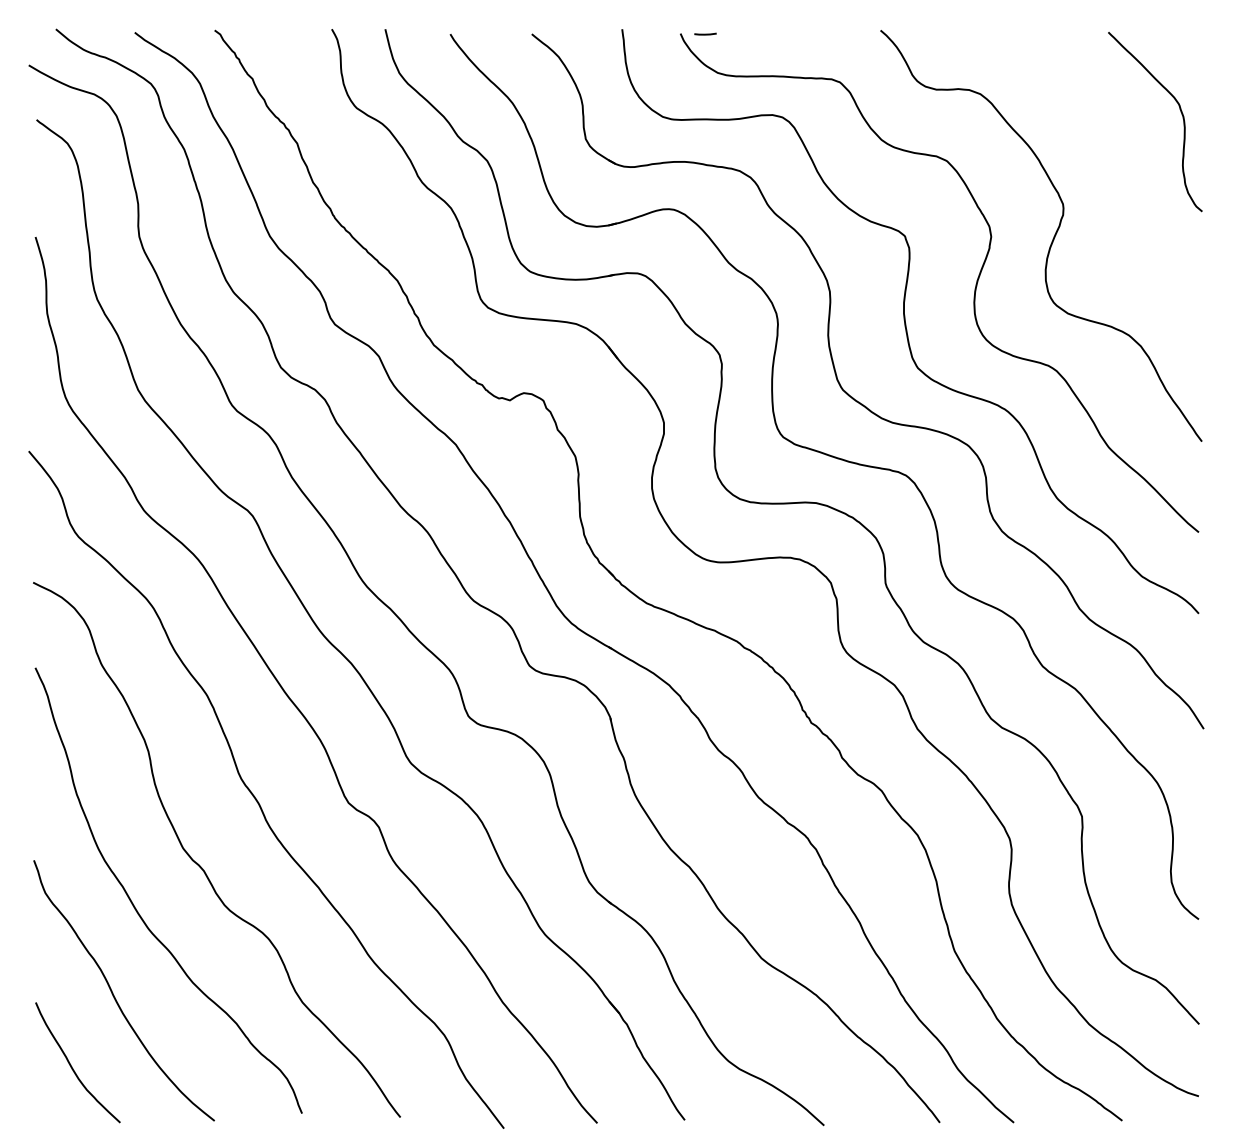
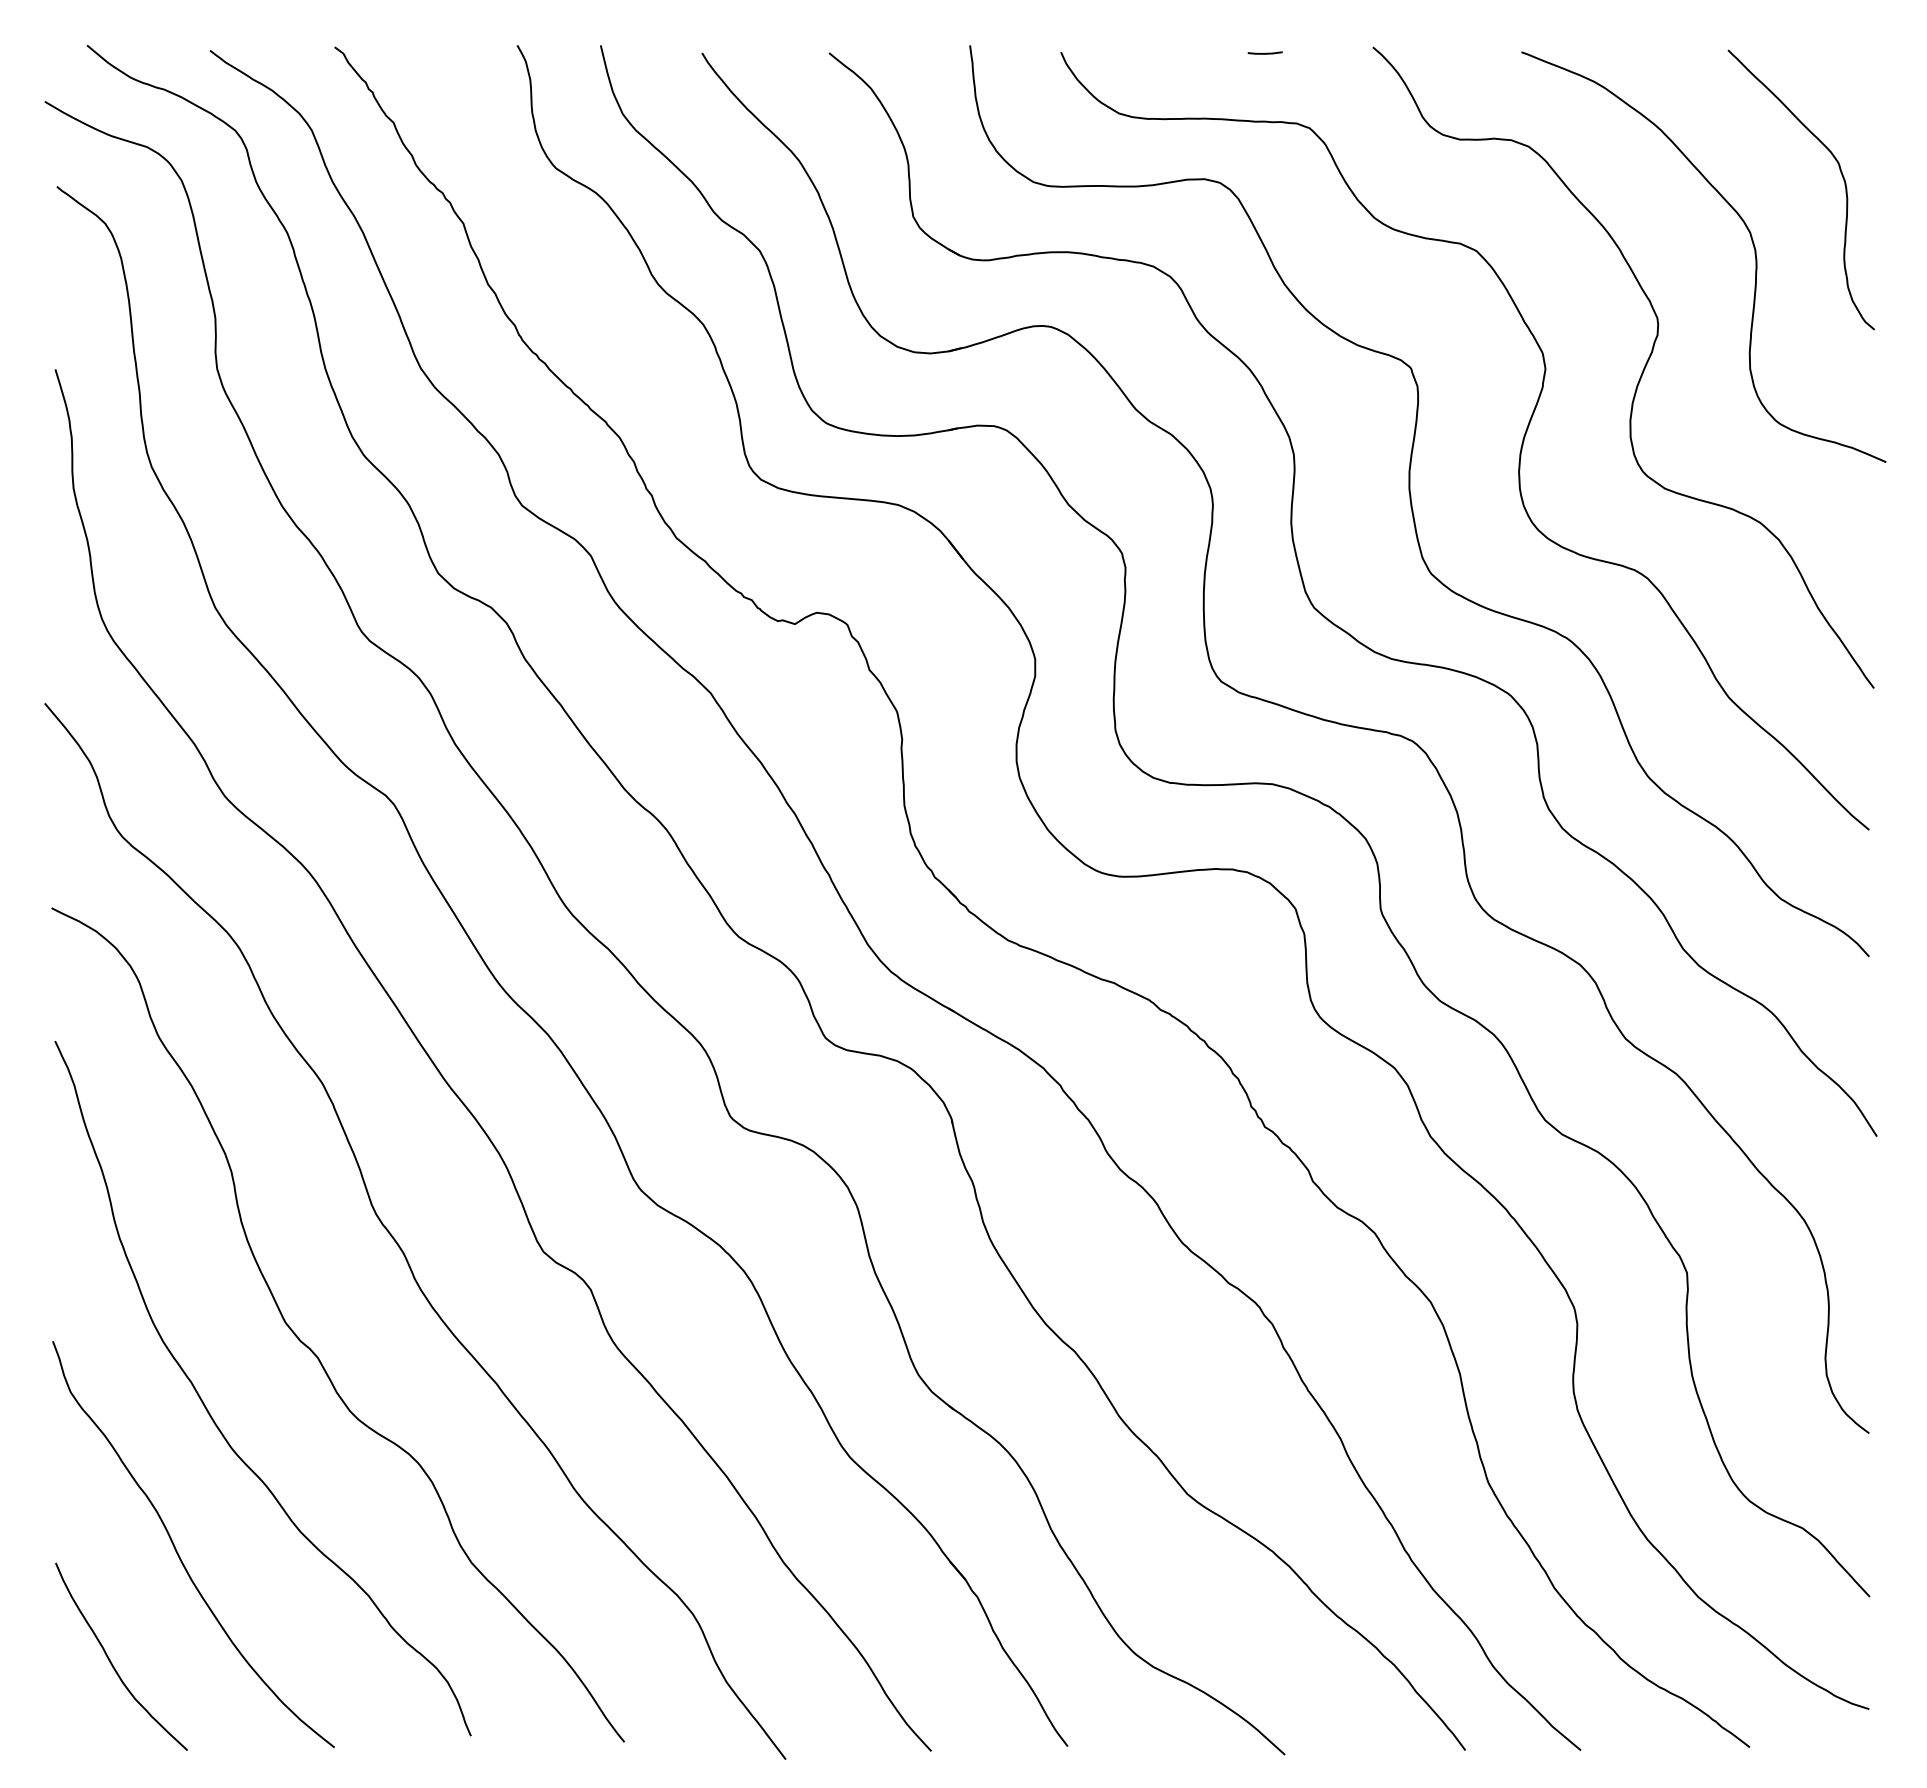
line: (705, 33) -> (1265, 52), moved
curve: (1122, 153) -> (1750, 239), added

